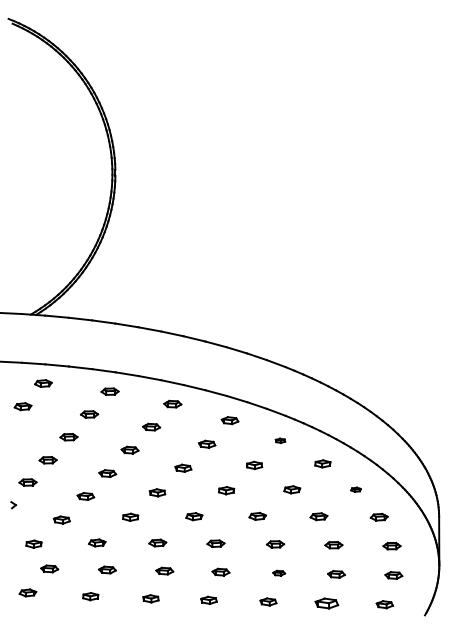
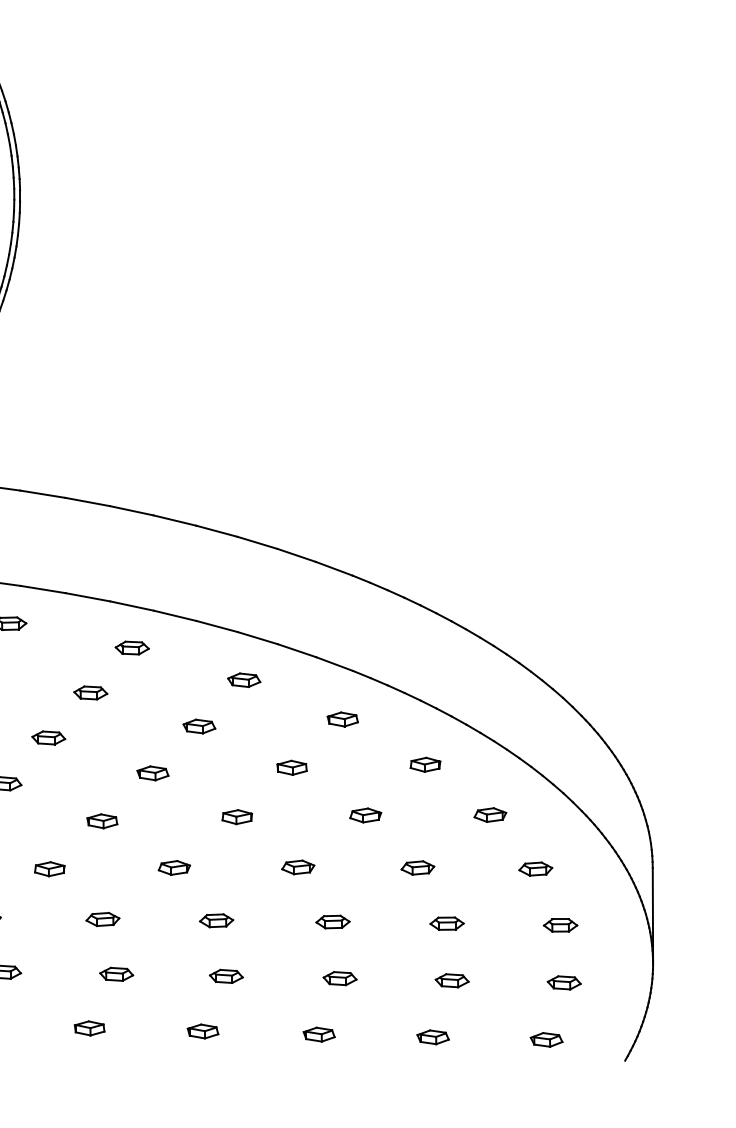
part: (280, 440) -> (342, 719), size x1.67
part: (355, 489) -> (489, 814), size x1.67
part: (278, 572) -> (338, 977), size x1.43
part: (326, 602) -> (432, 1035), size x0.71

